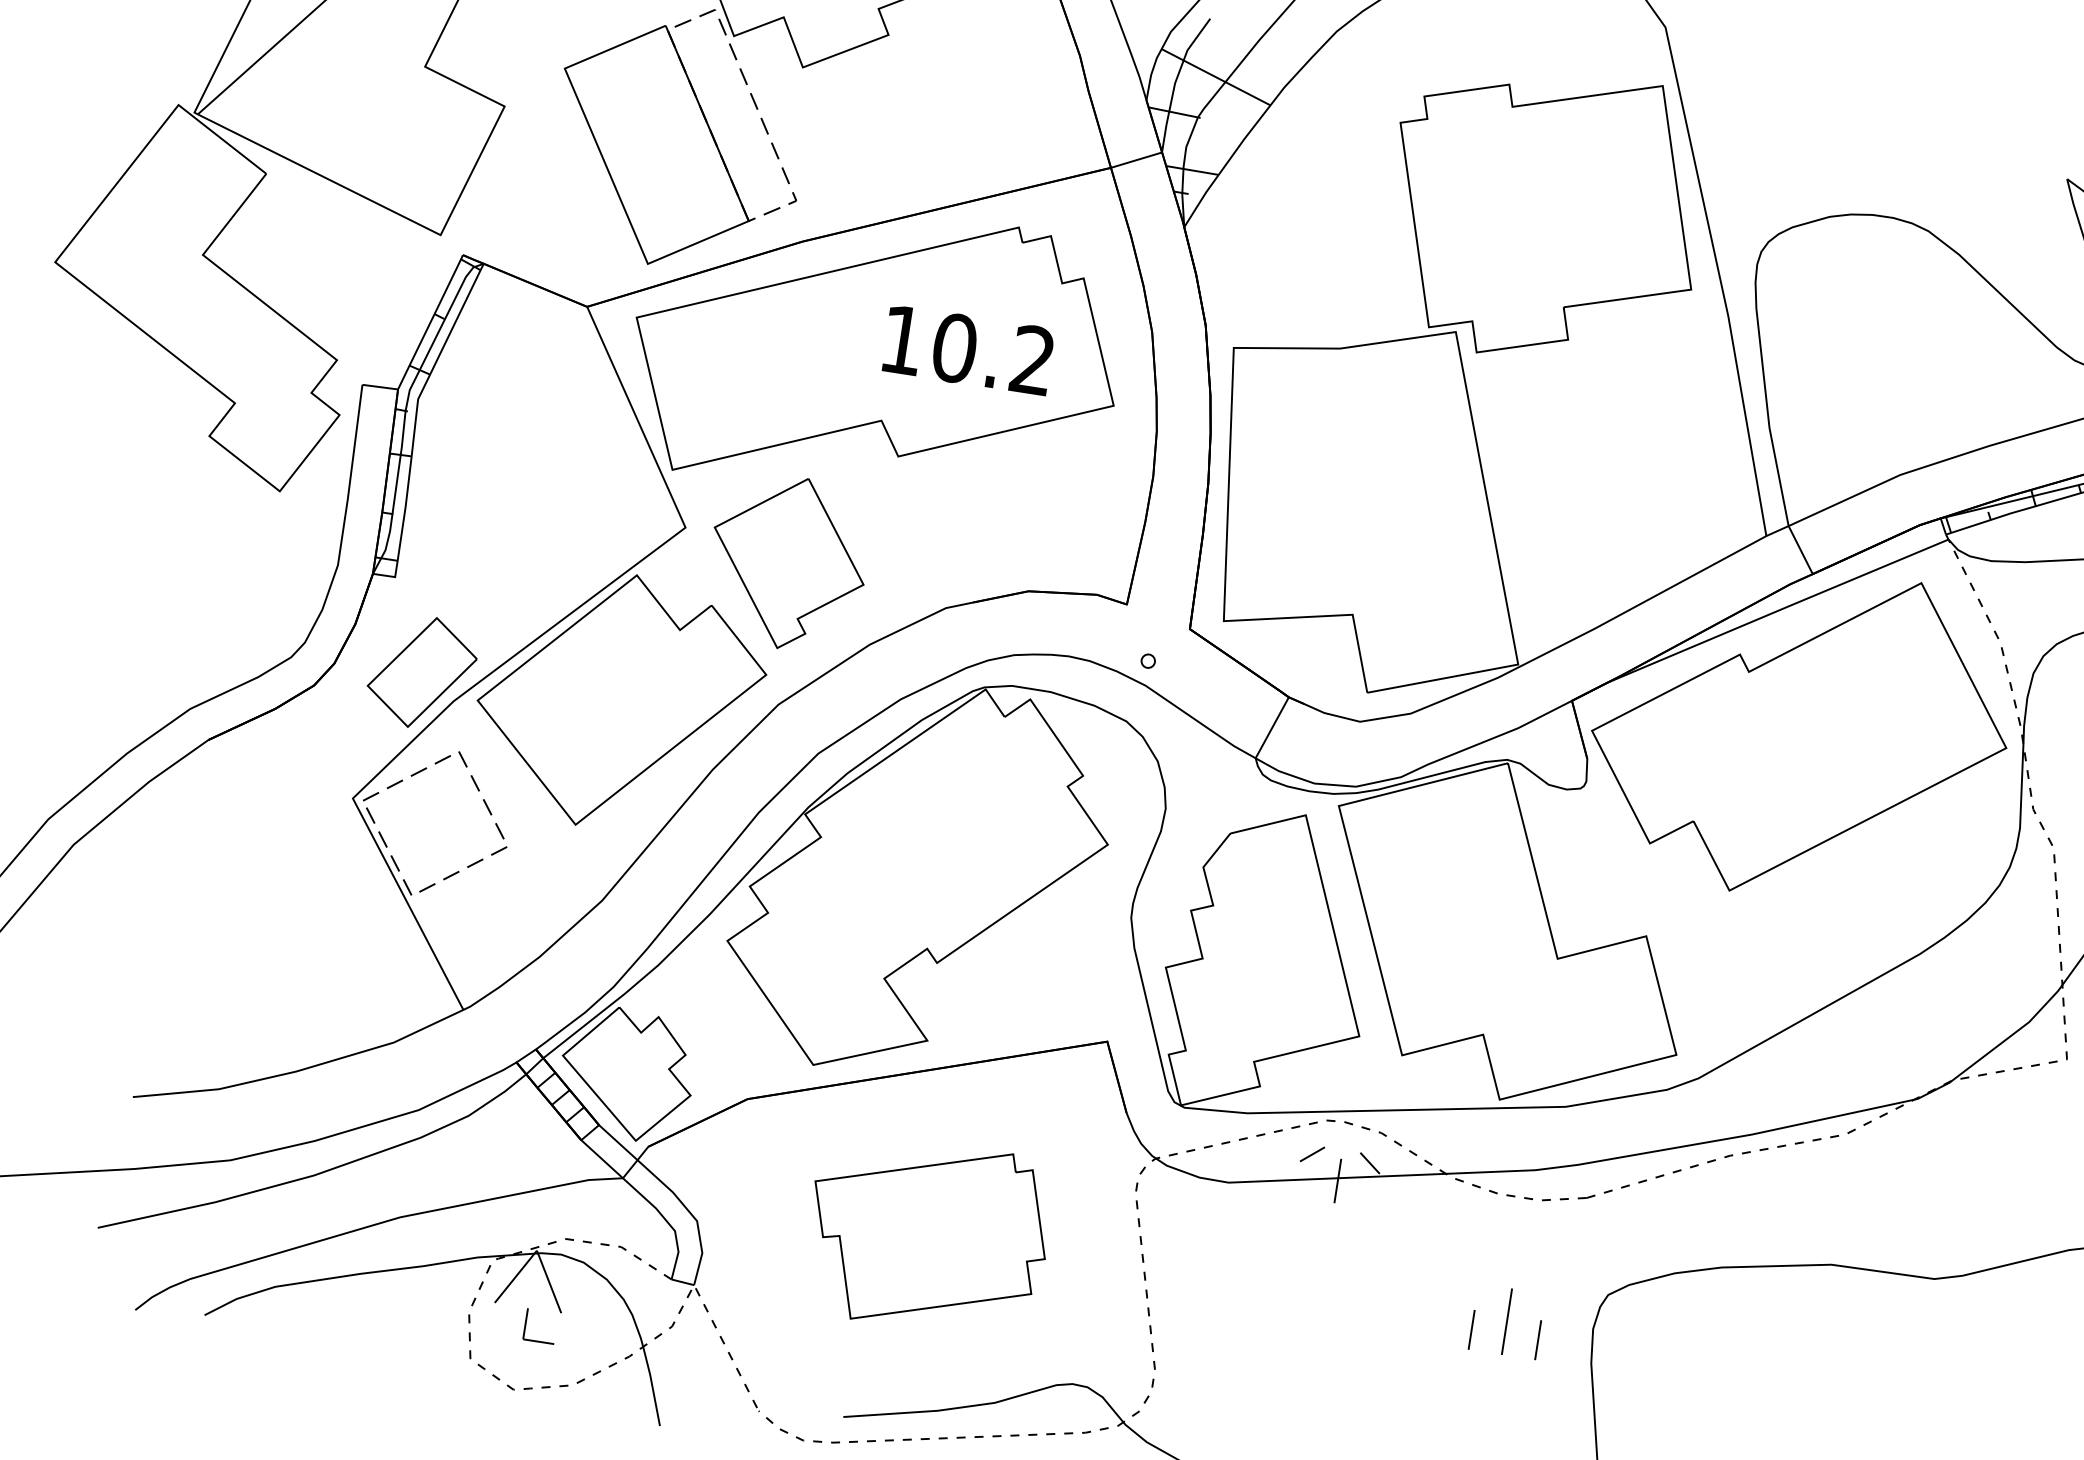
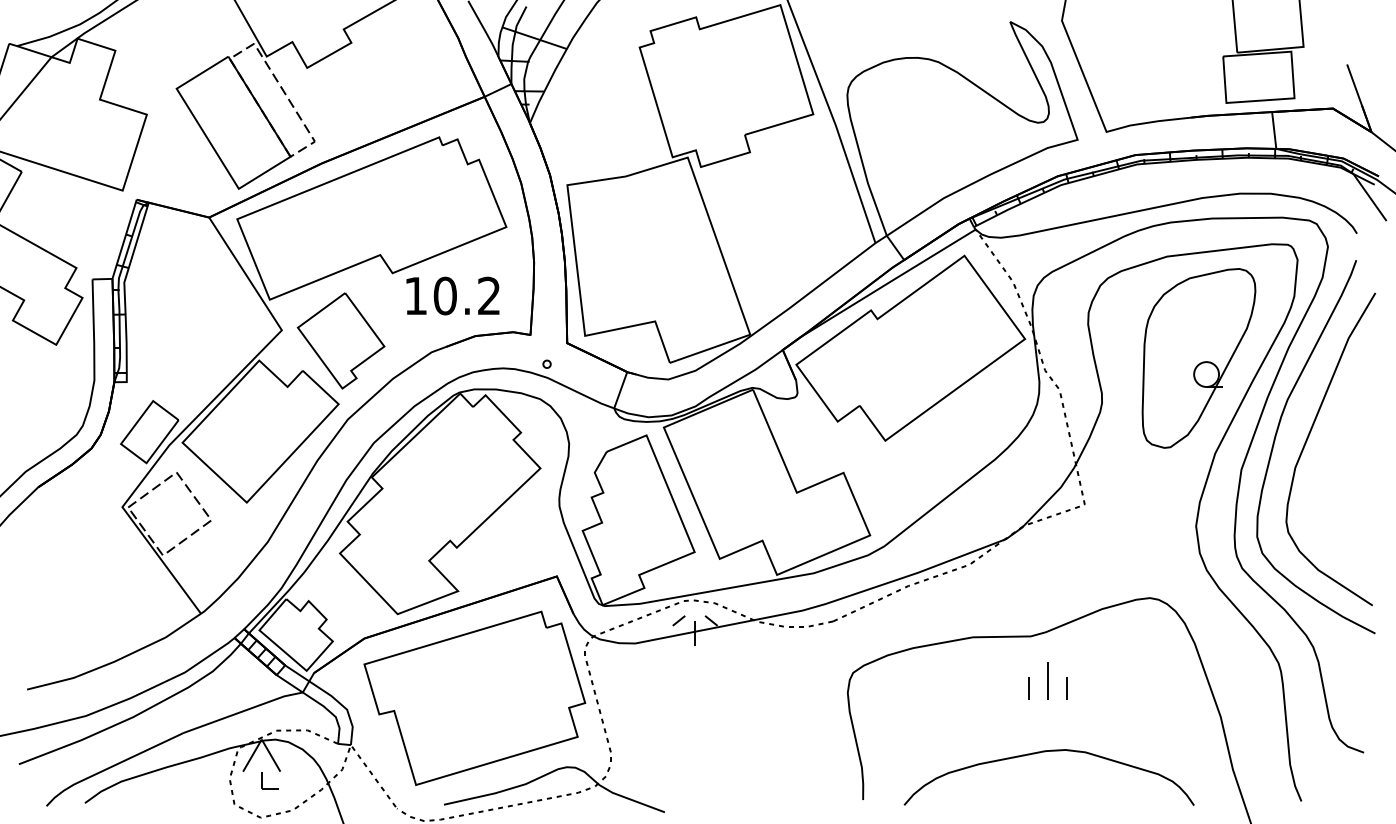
text: (967, 349) -> (452, 295), moved
part: (927, 1234) -> (474, 697), size x1.67
part: (1506, 1320) -> (1047, 680), moved

